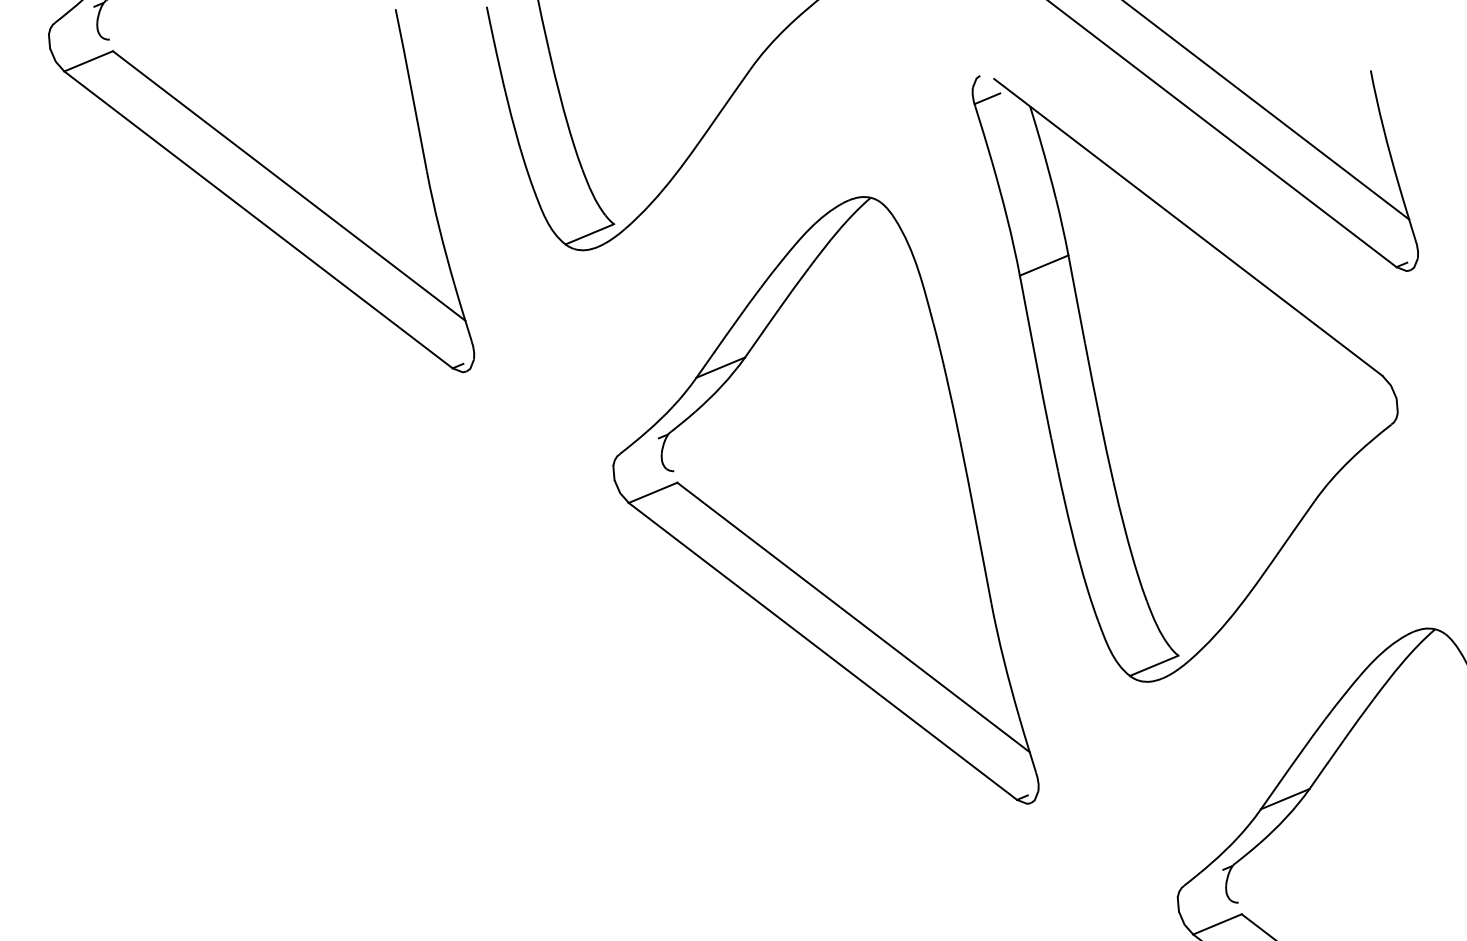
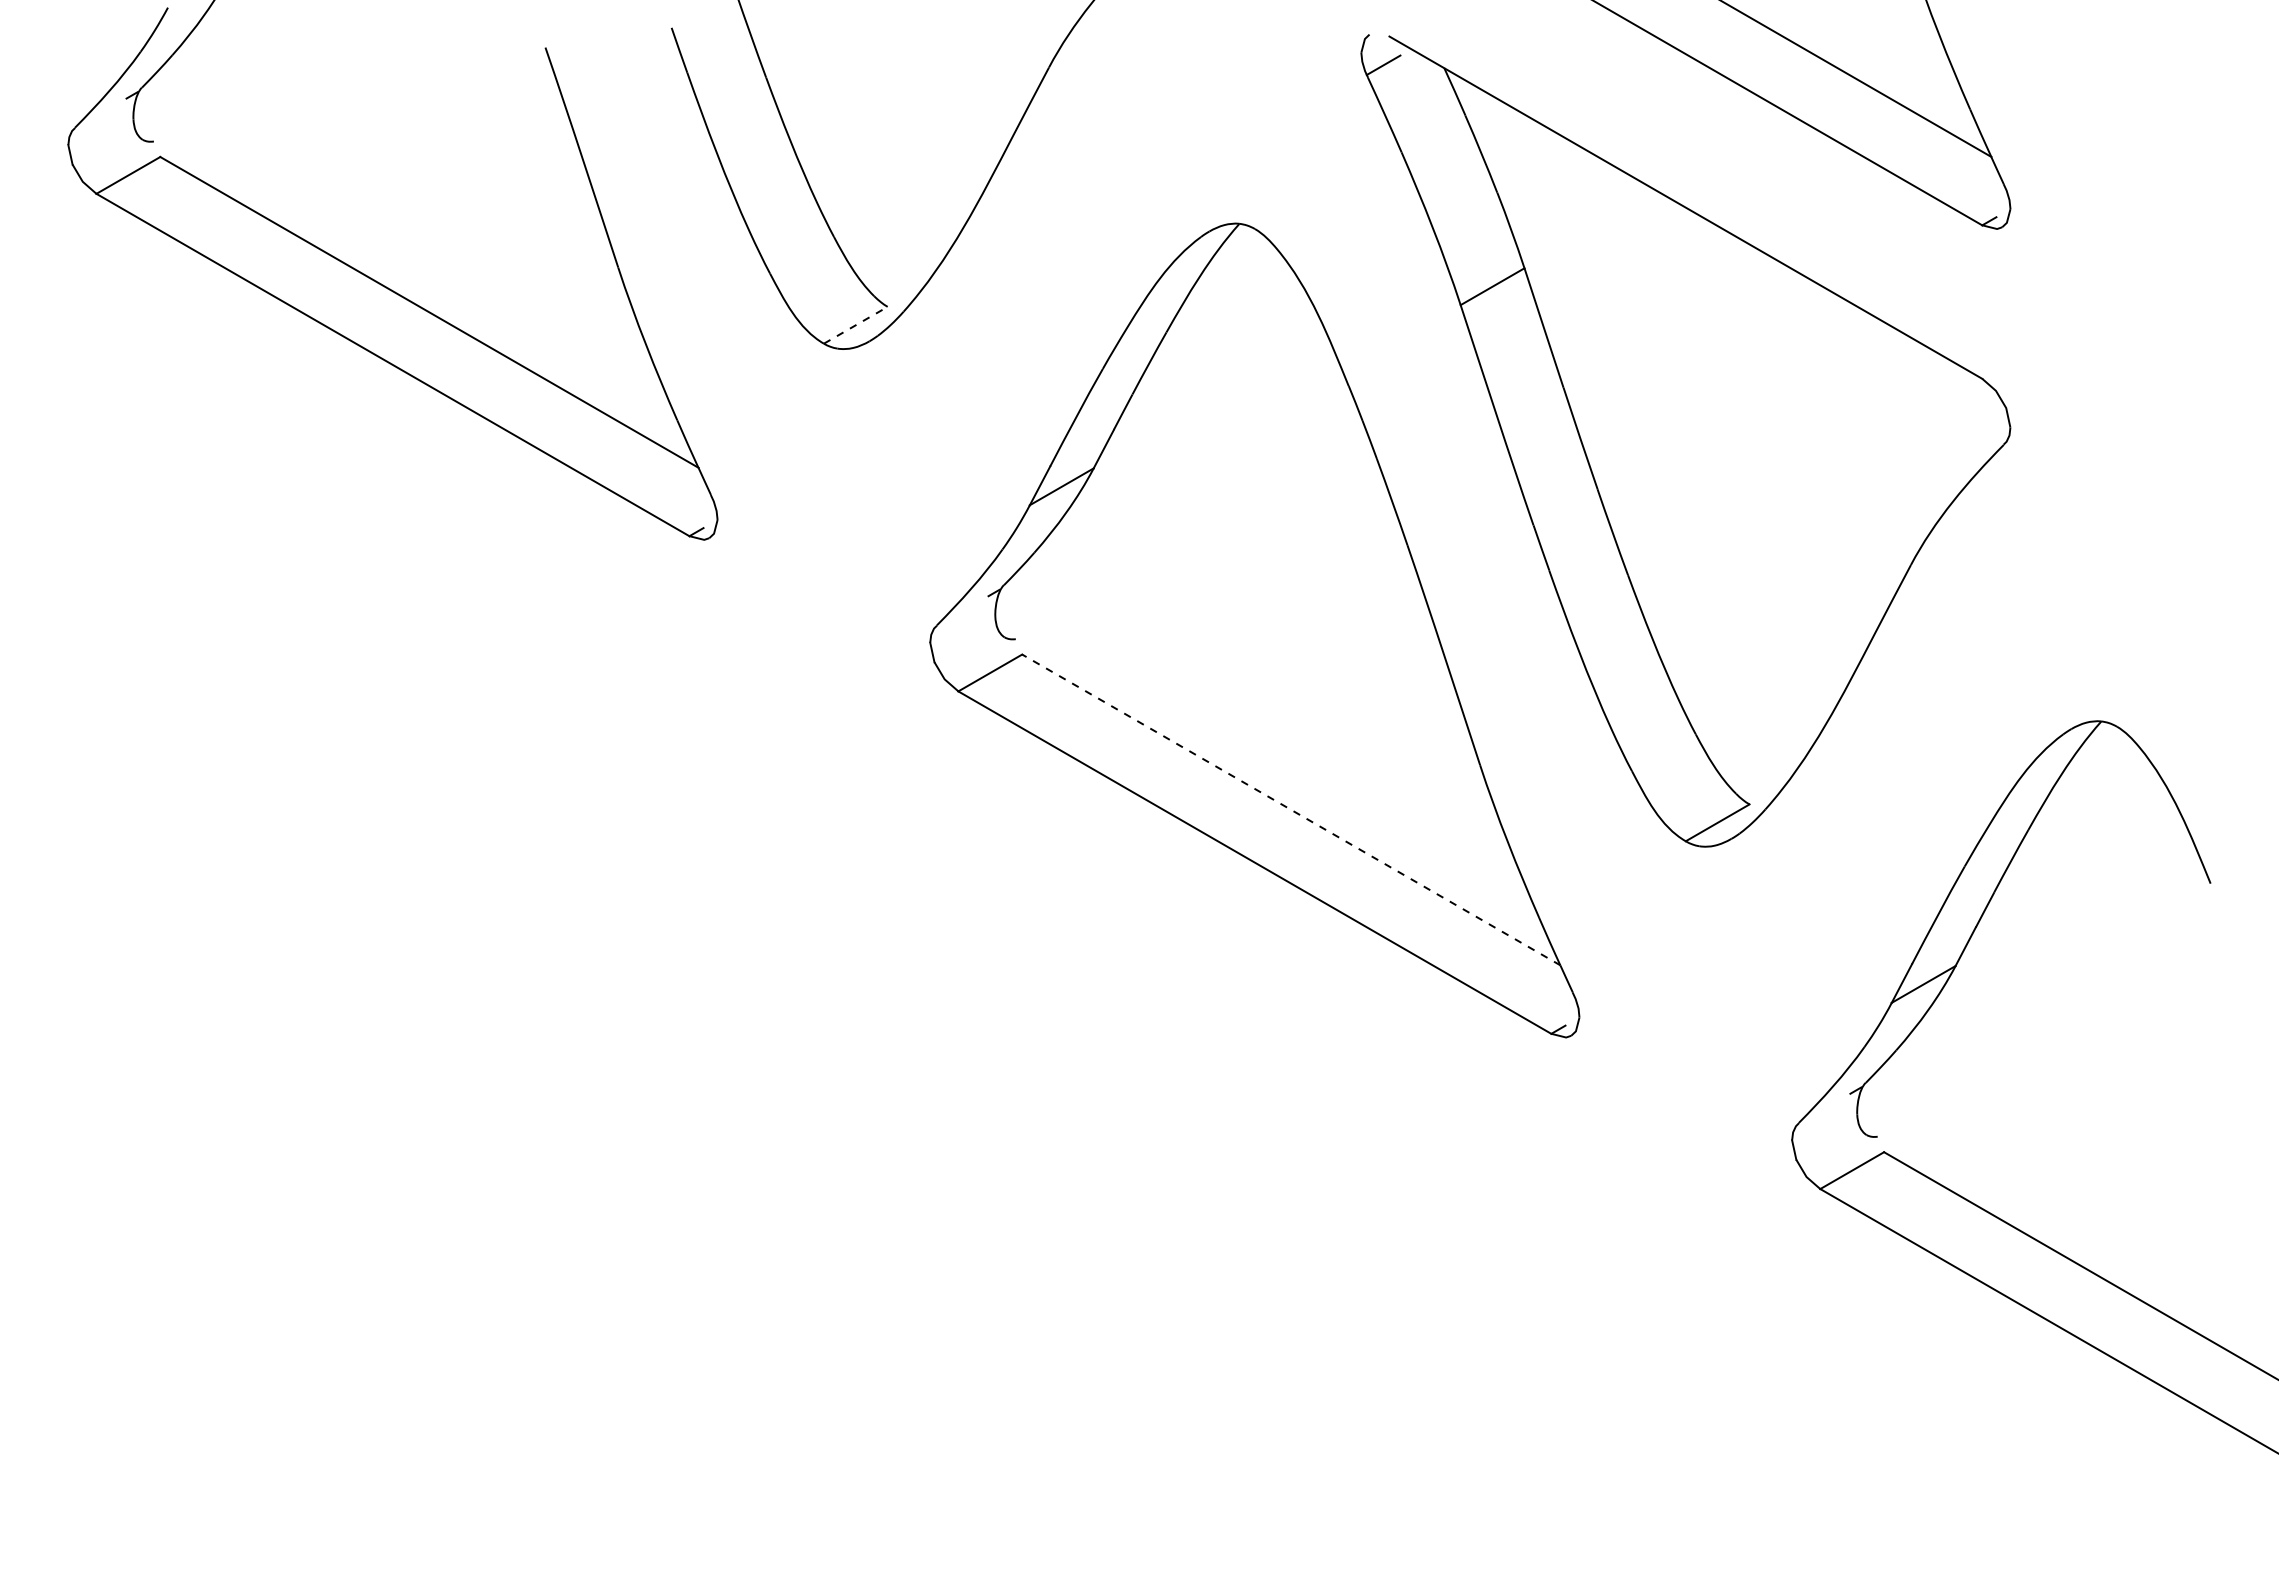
line: (589, 234) -> (855, 325), solid -> dashed
line: (853, 617) -> (1291, 809), solid -> dashed

